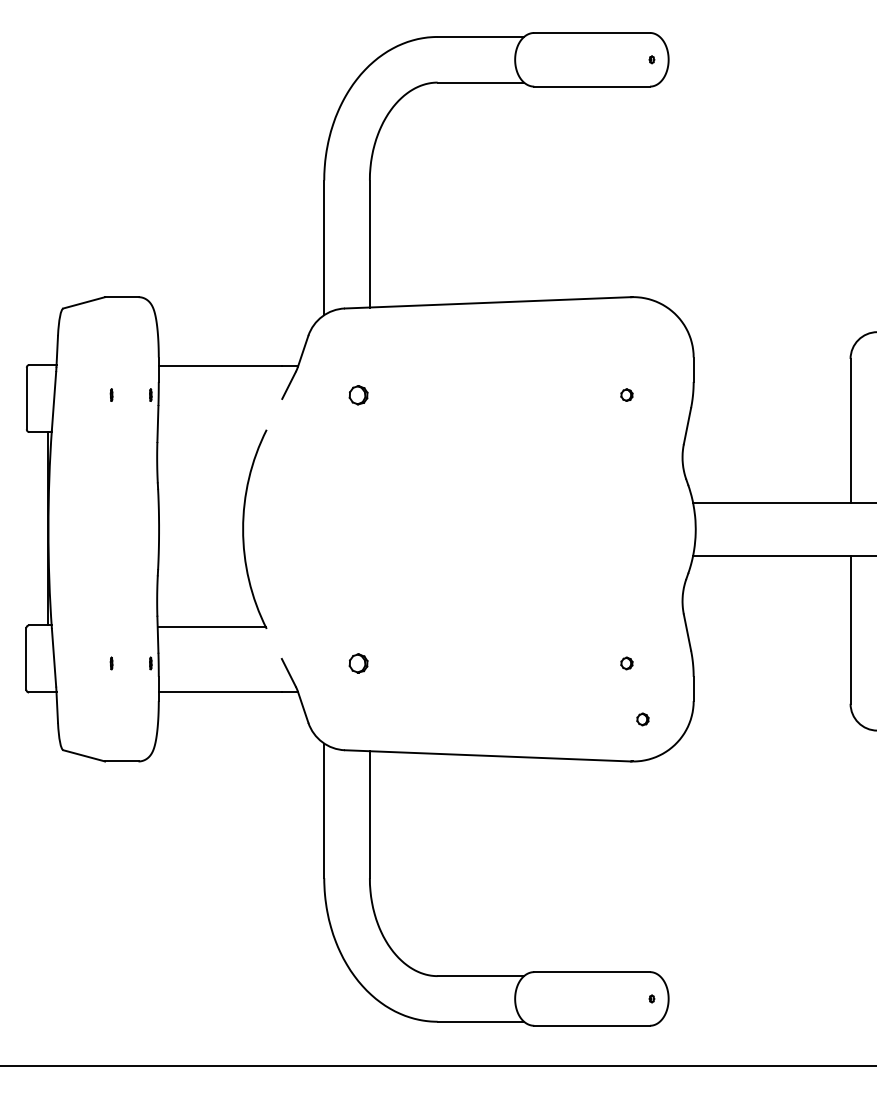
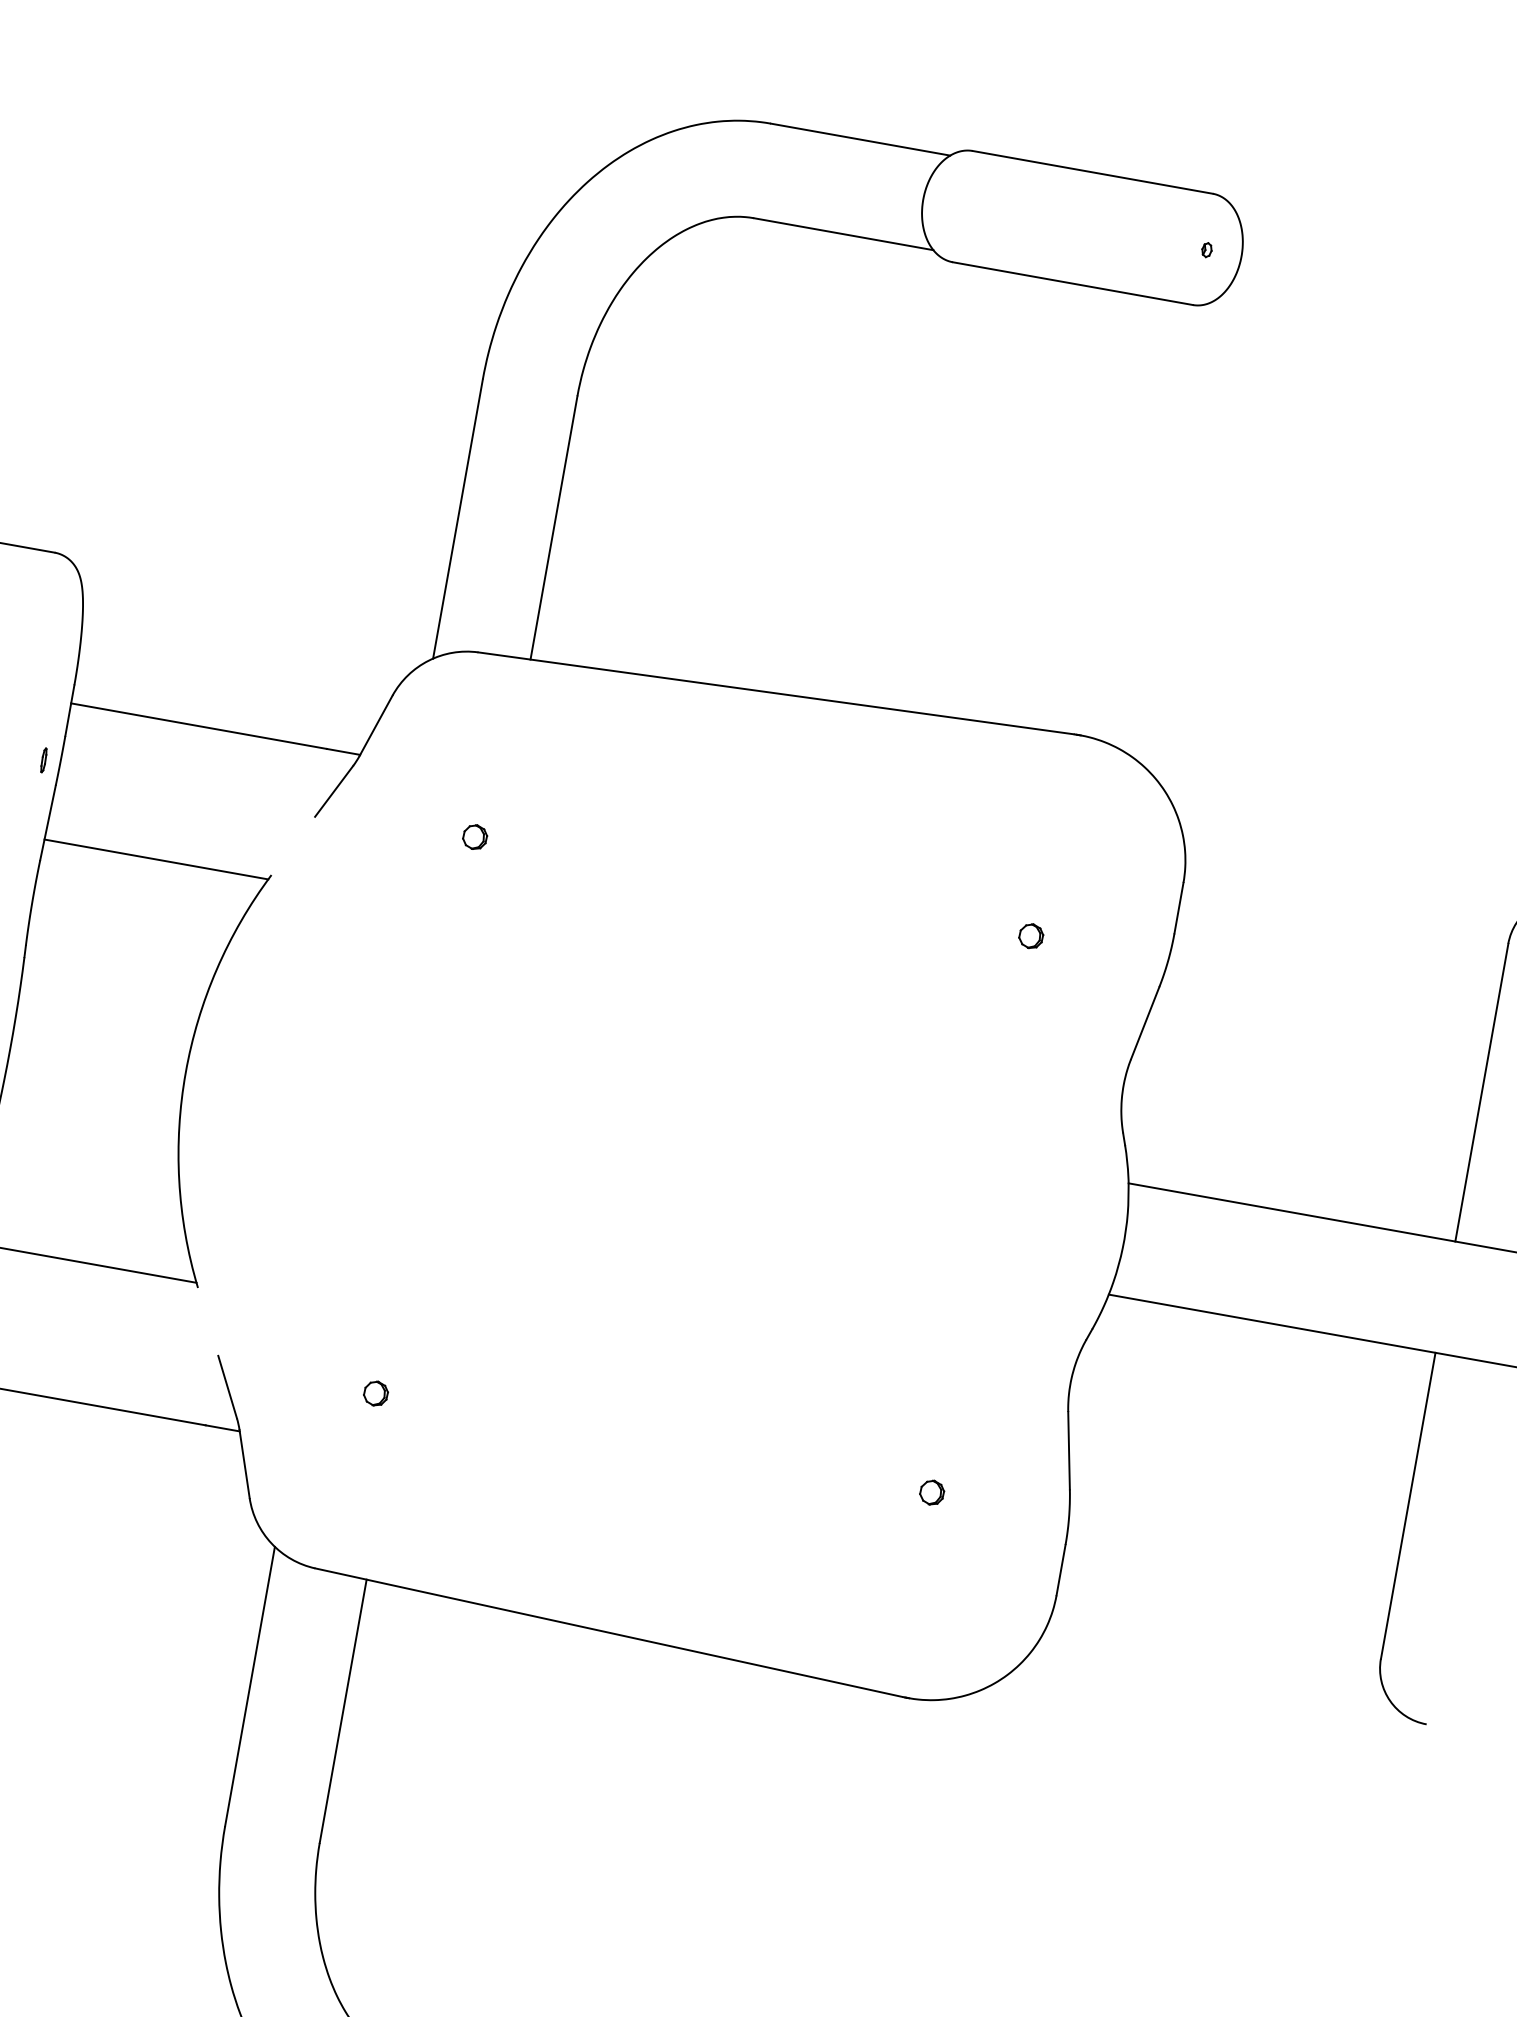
part: (358, 394) -> (474, 835), size x0.62
line: (211, 432) -> (155, 860), added
part: (358, 663) -> (375, 1393), size x0.62
part: (642, 719) -> (943, 1614), removed

